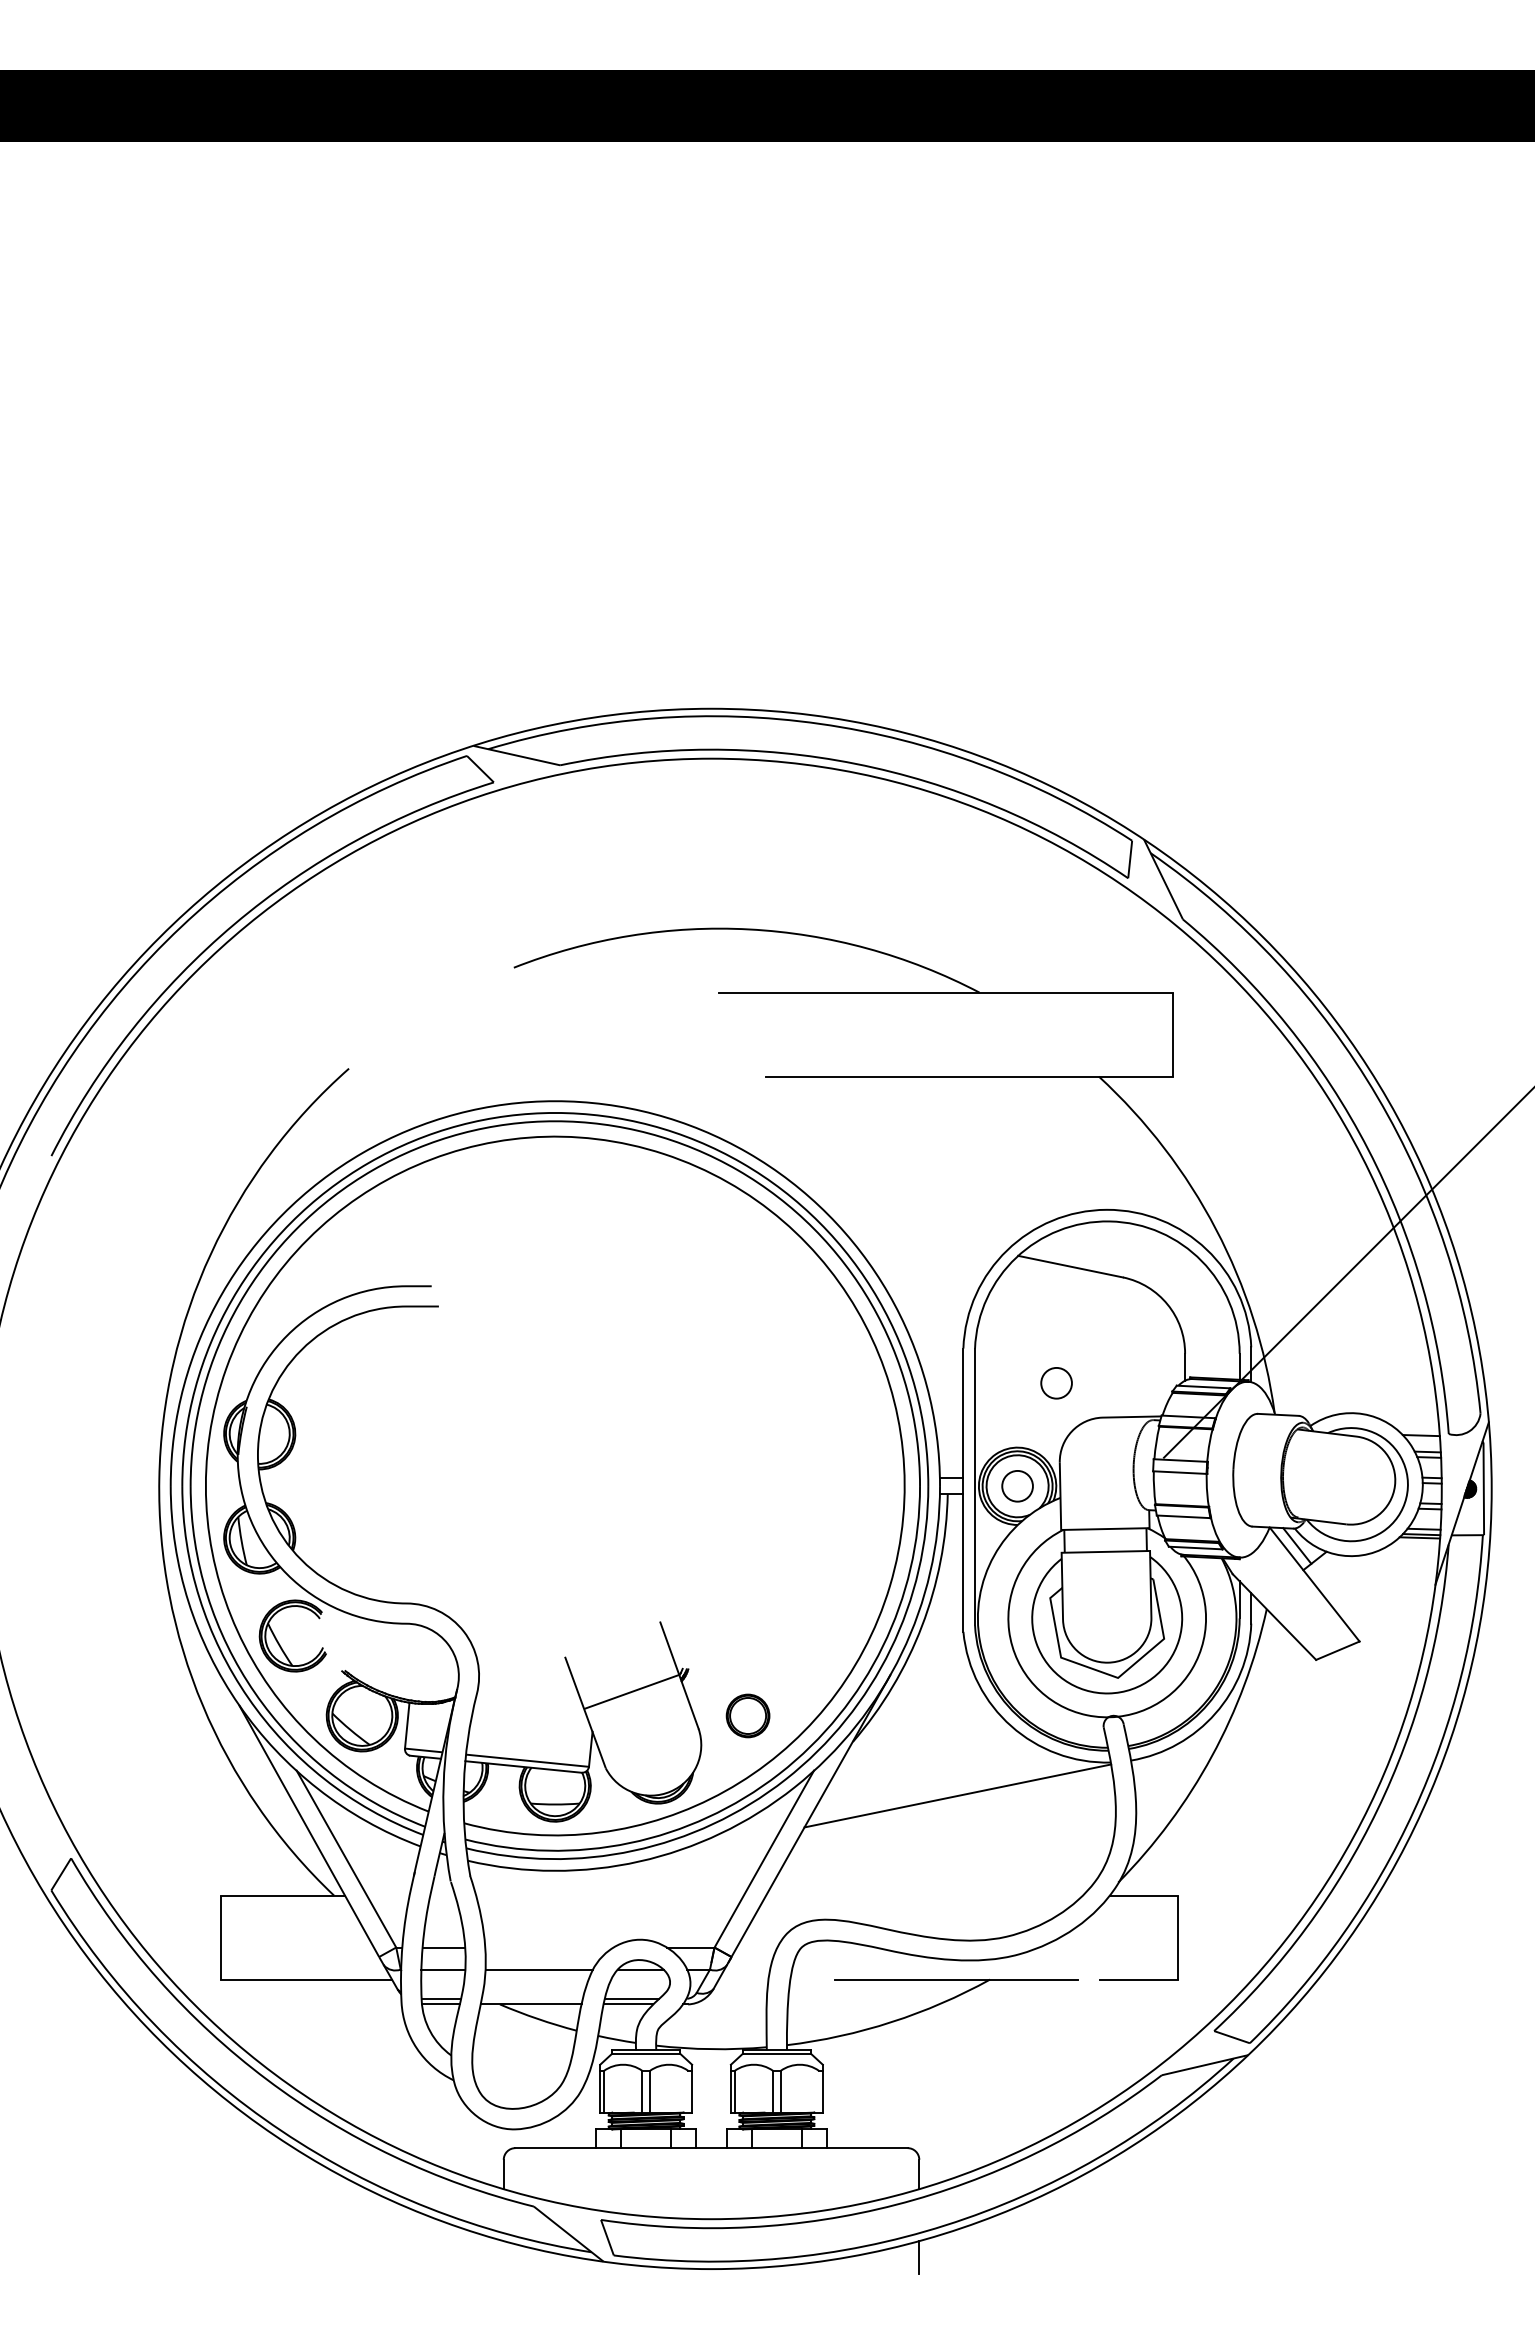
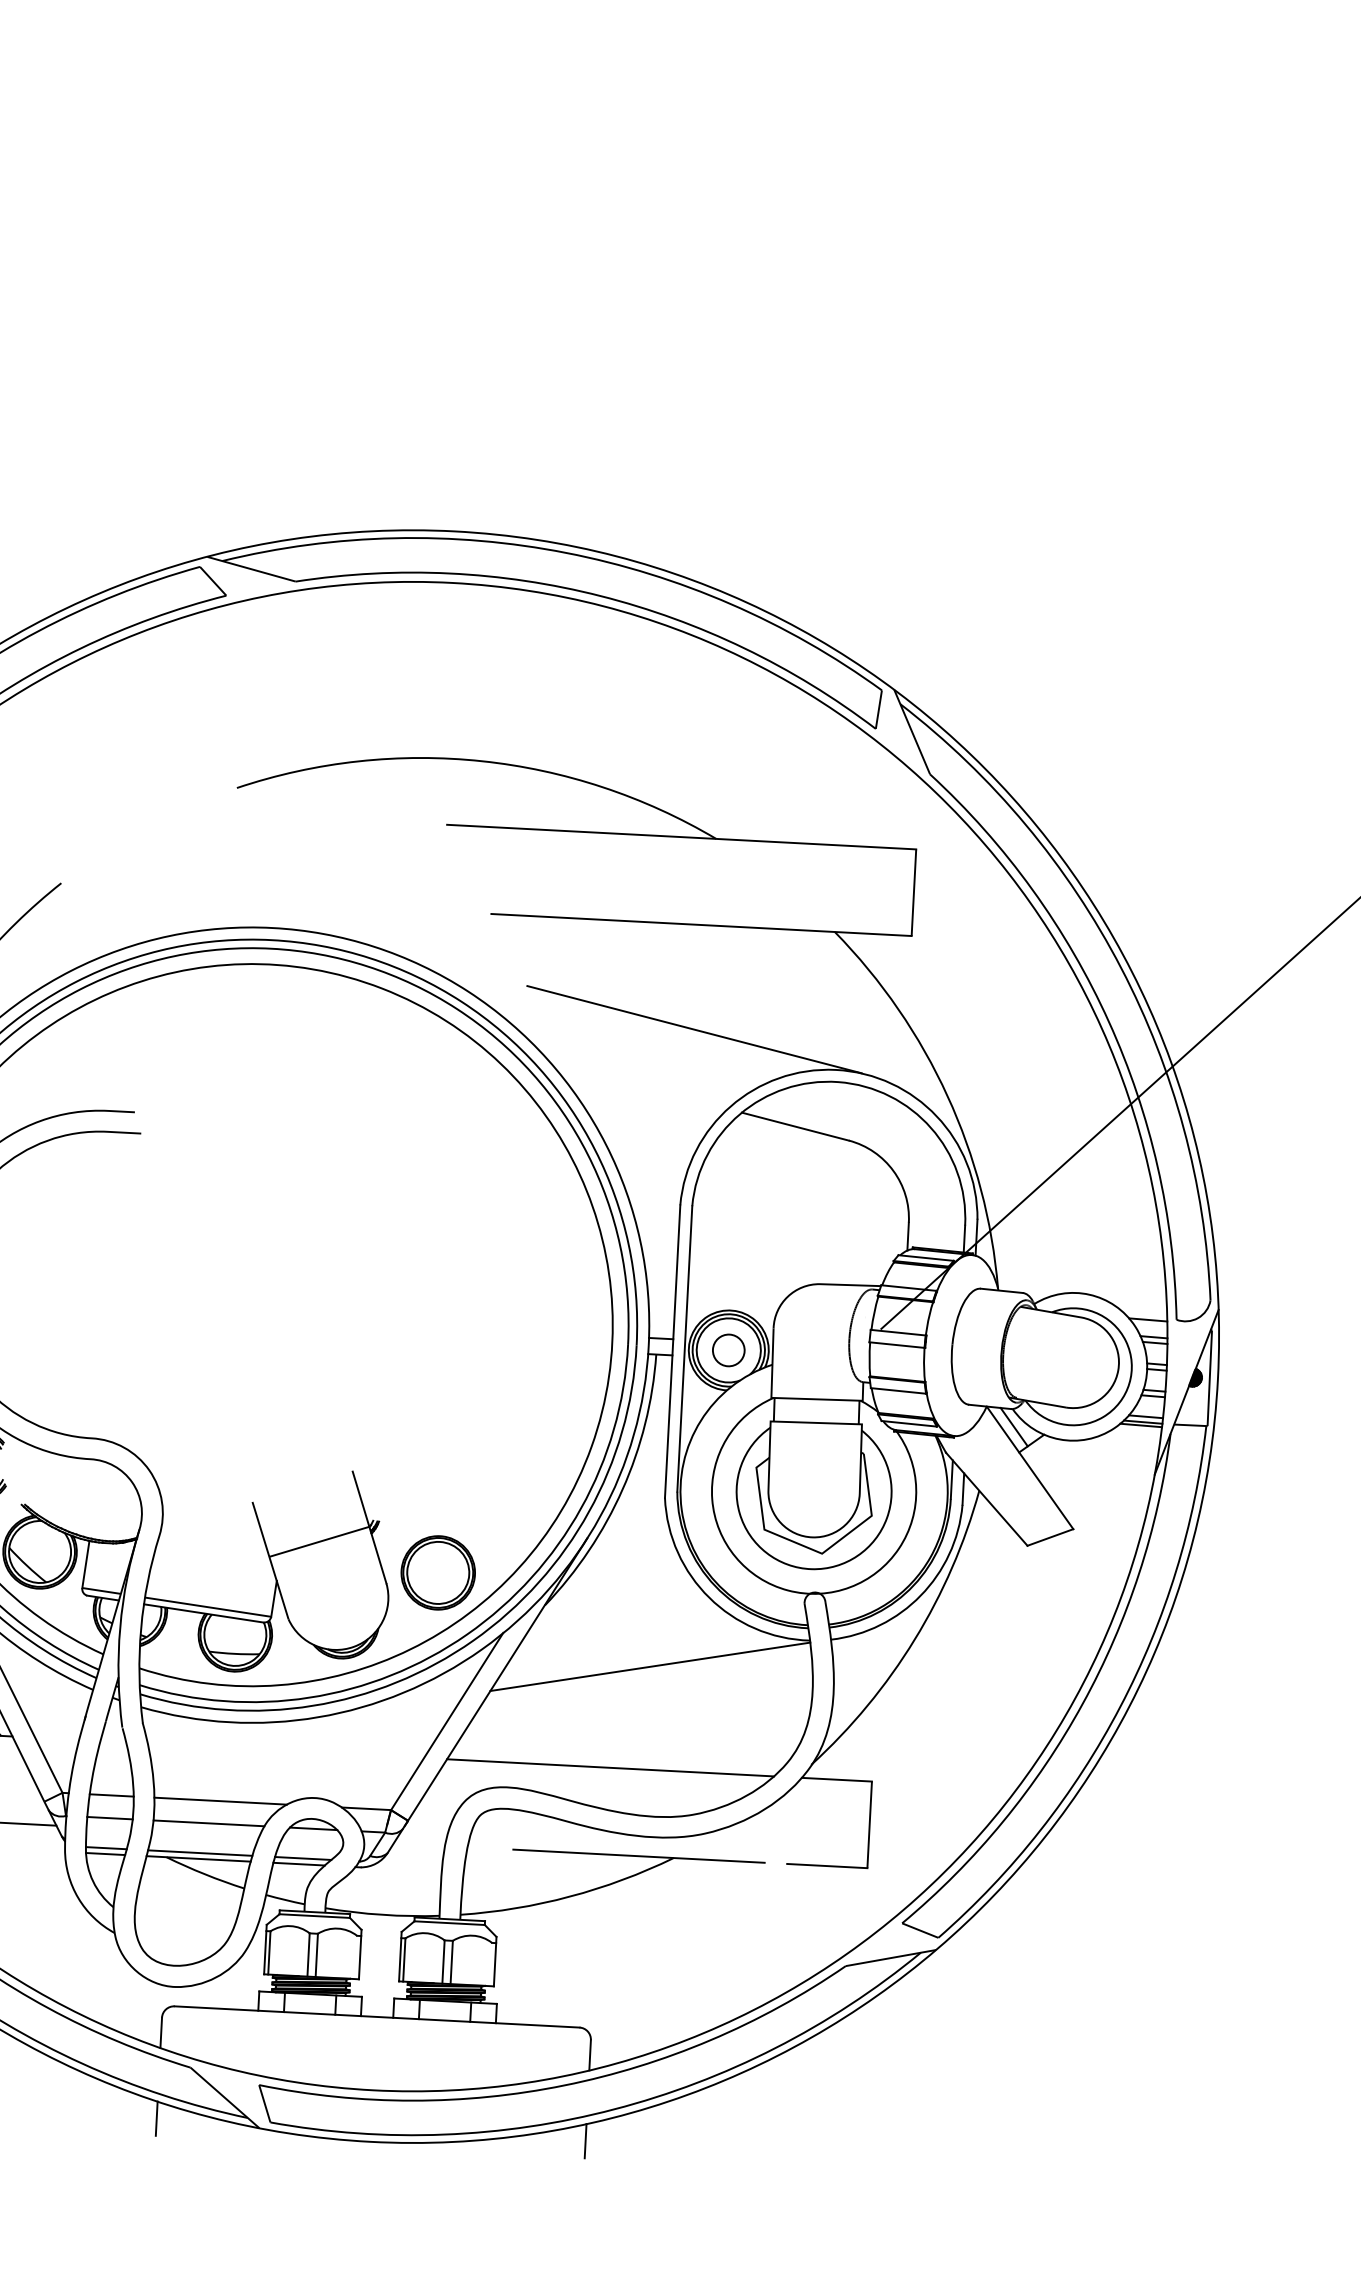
line: (968, 1177) -> (694, 1029), added
circle: (1056, 1383) -> (774, 1246), removed
part: (747, 1715) -> (437, 1572), size x1.67
line: (924, 1895) -> (610, 1767), added
line: (549, 1947) -> (220, 1801), added
line: (531, 1998) -> (199, 1852), added
line: (503, 2257) -> (156, 2118), added

